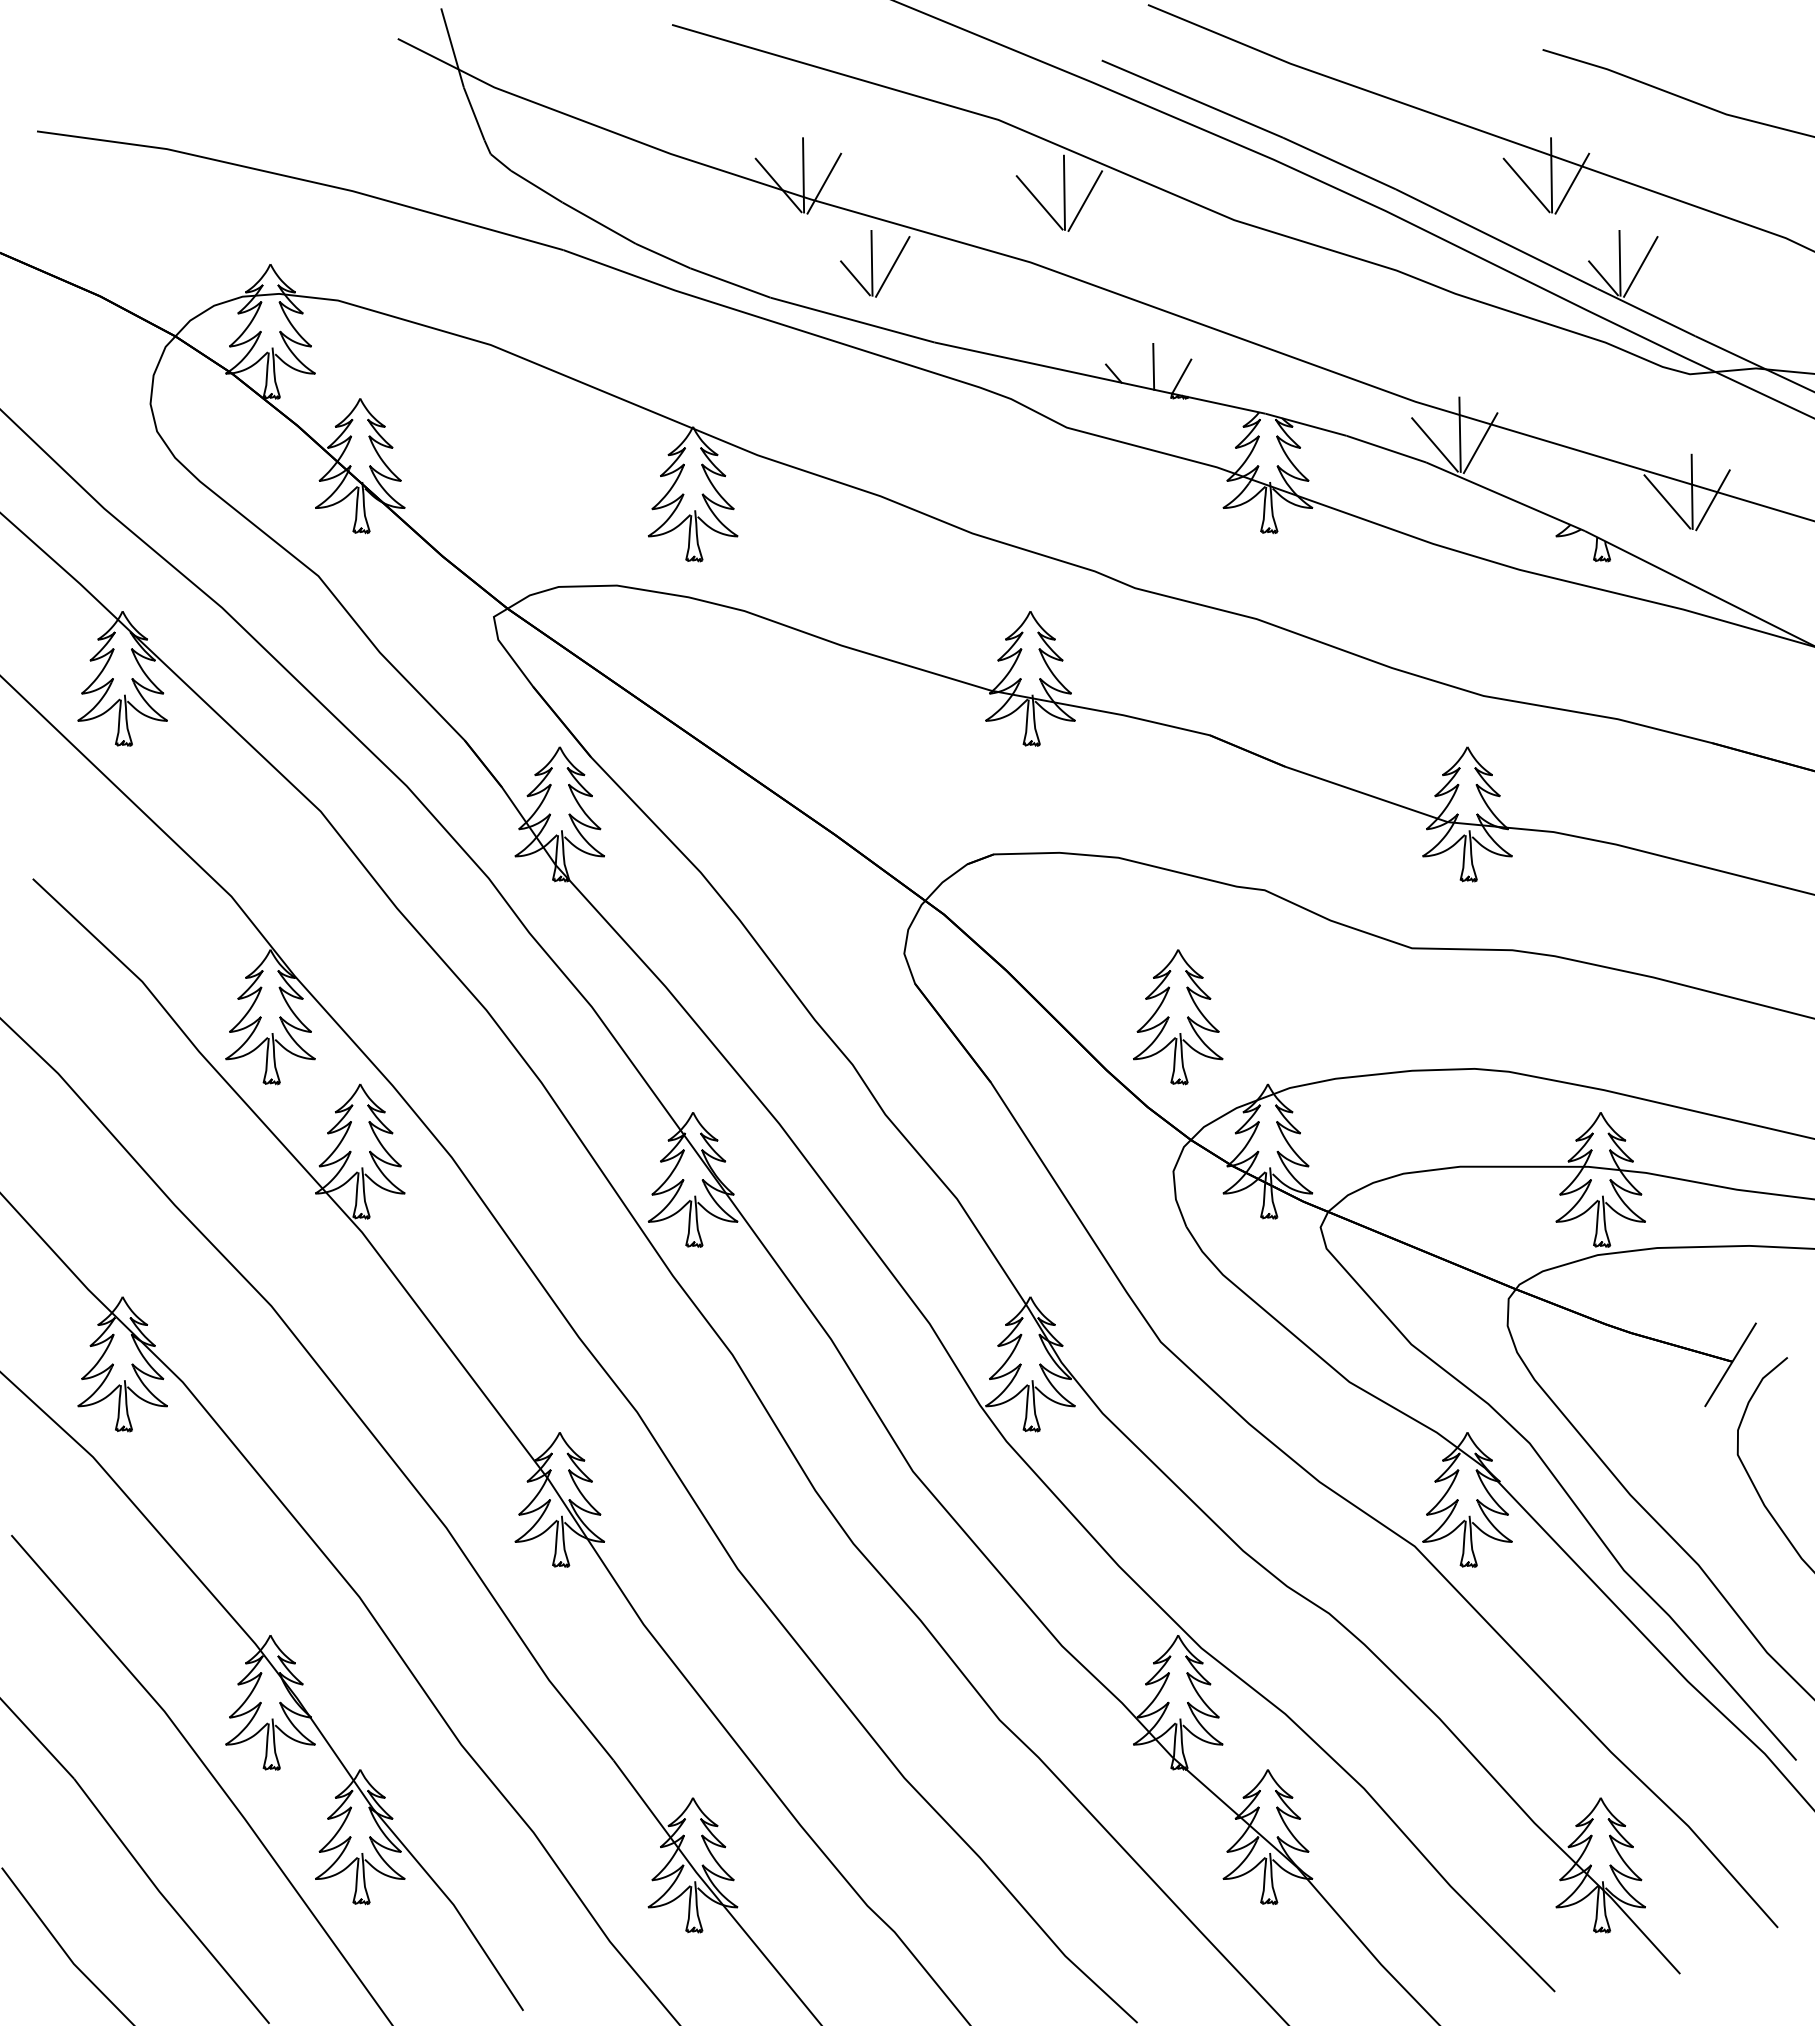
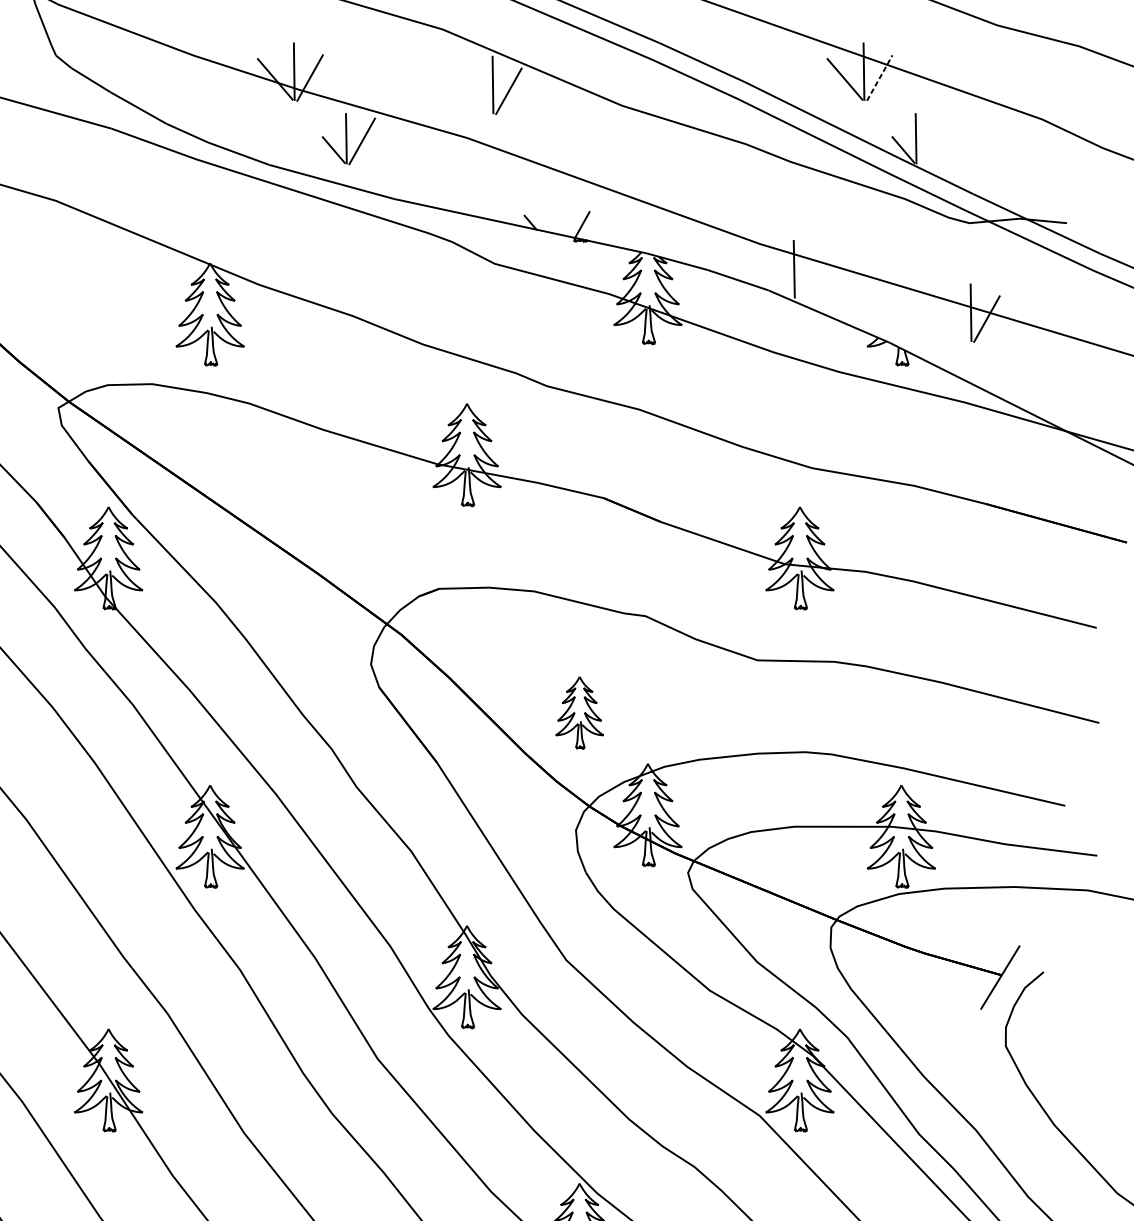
line: (1572, 183) -> (879, 77), solid -> dashed
line: (1039, 202) -> (473, 92), removed
line: (1640, 266) -> (931, 141), removed
line: (1153, 366) -> (560, 217), removed
line: (1480, 443) -> (809, 275), removed
line: (1434, 444) -> (774, 276), removed
line: (1667, 501) -> (952, 320), removed
part: (1178, 1017) -> (579, 713), size x0.7

